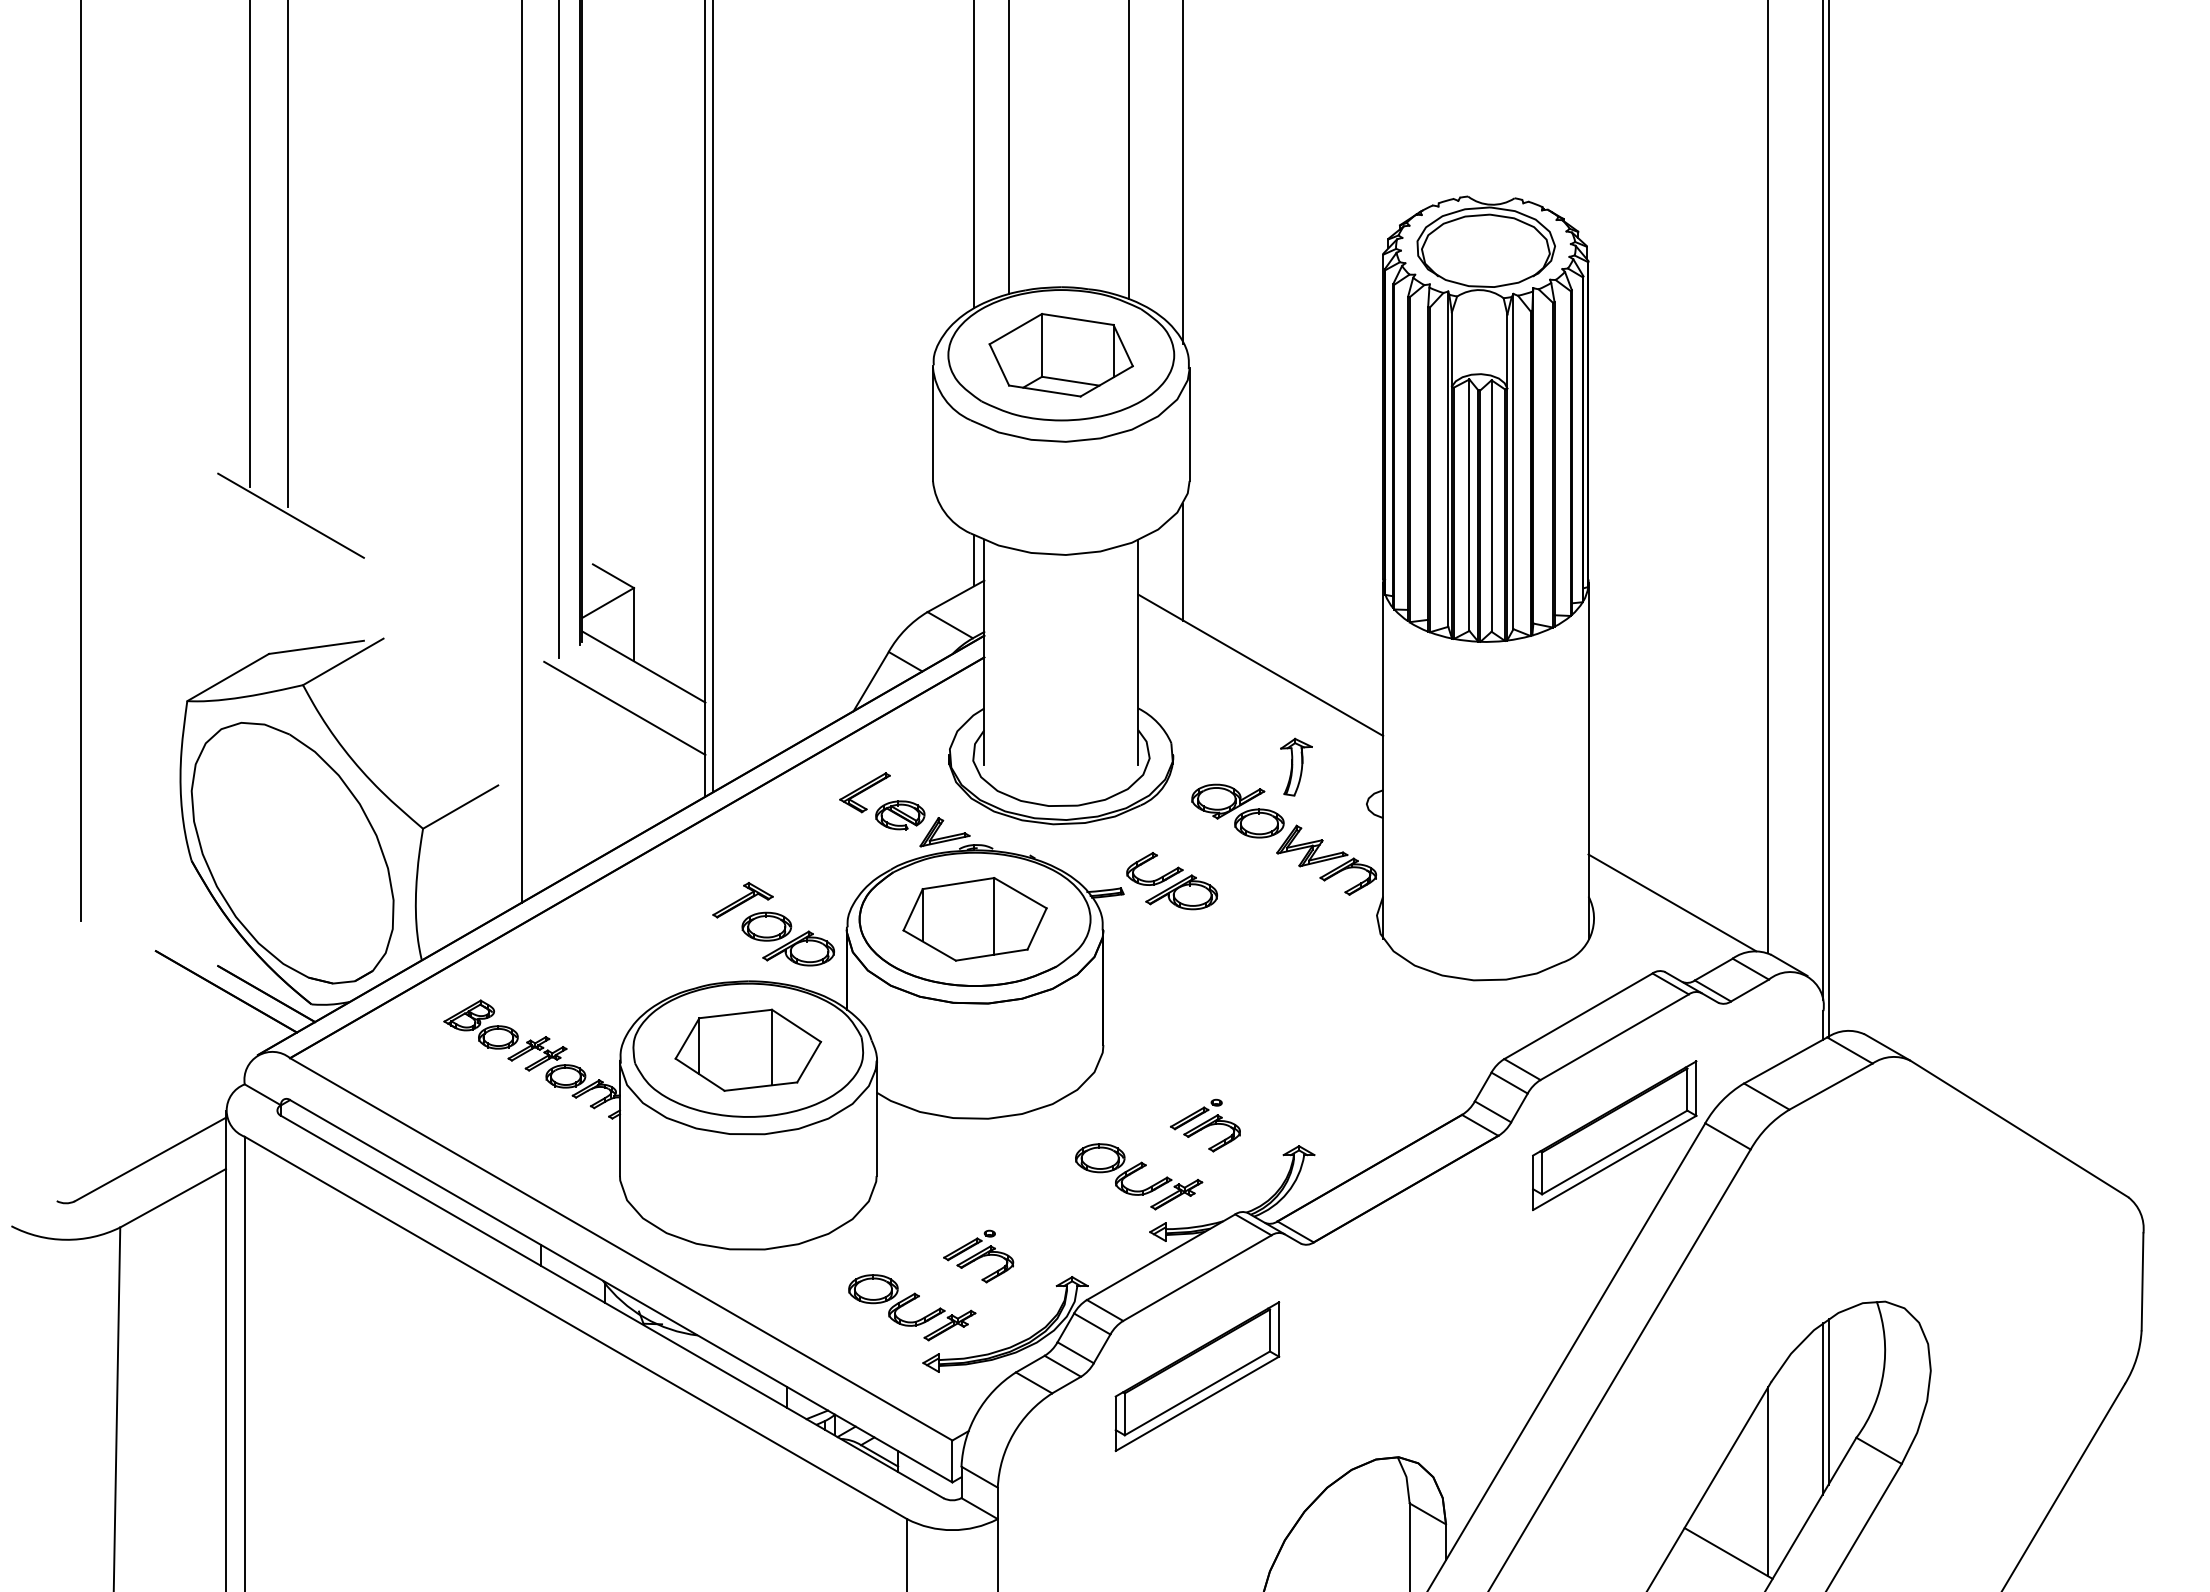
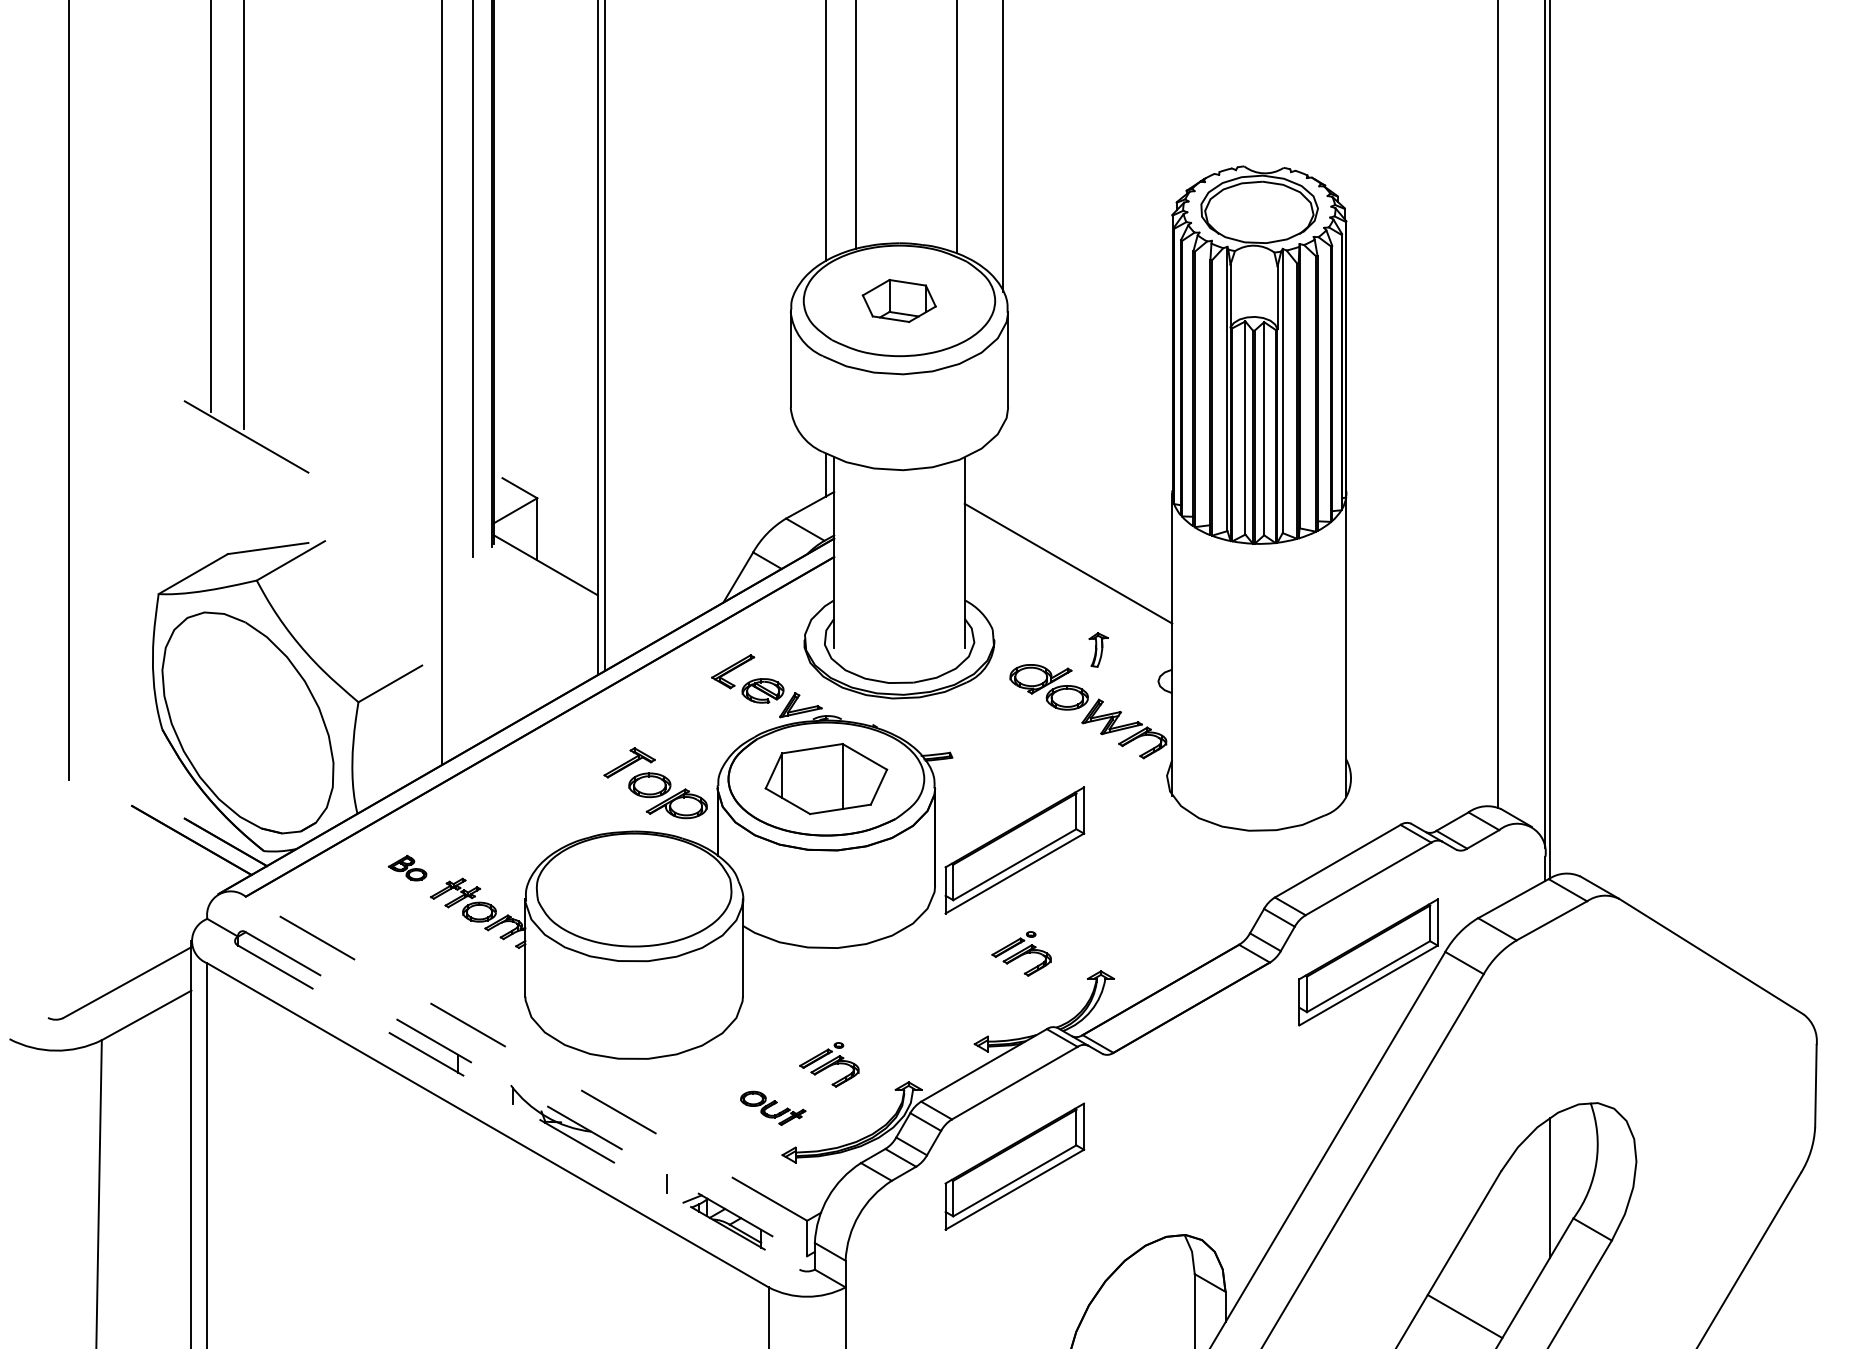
part: (1060, 355) -> (898, 301), size x0.6
line: (1183, 561) -> (1003, 475), removed
line: (624, 707) -> (529, 599), removed
part: (1296, 766) -> (1098, 649), size x0.7
part: (1171, 881) -> (992, 746), removed
line: (1672, 902) -> (1417, 764), removed
part: (1197, 1003) -> (1014, 850), added
part: (480, 1024) -> (407, 868), size x0.6
part: (748, 1049) -> (634, 889), removed
part: (1139, 1176) -> (965, 997), removed
line: (620, 1249) -> (525, 1058), solid -> dashed
line: (621, 1291) -> (526, 1094), solid -> dashed
line: (612, 1307) -> (519, 1108), solid -> dashed
part: (912, 1307) -> (773, 1108), size x0.6
line: (1822, 1408) -> (1544, 1193), removed
line: (1768, 1481) -> (1498, 1255), removed

